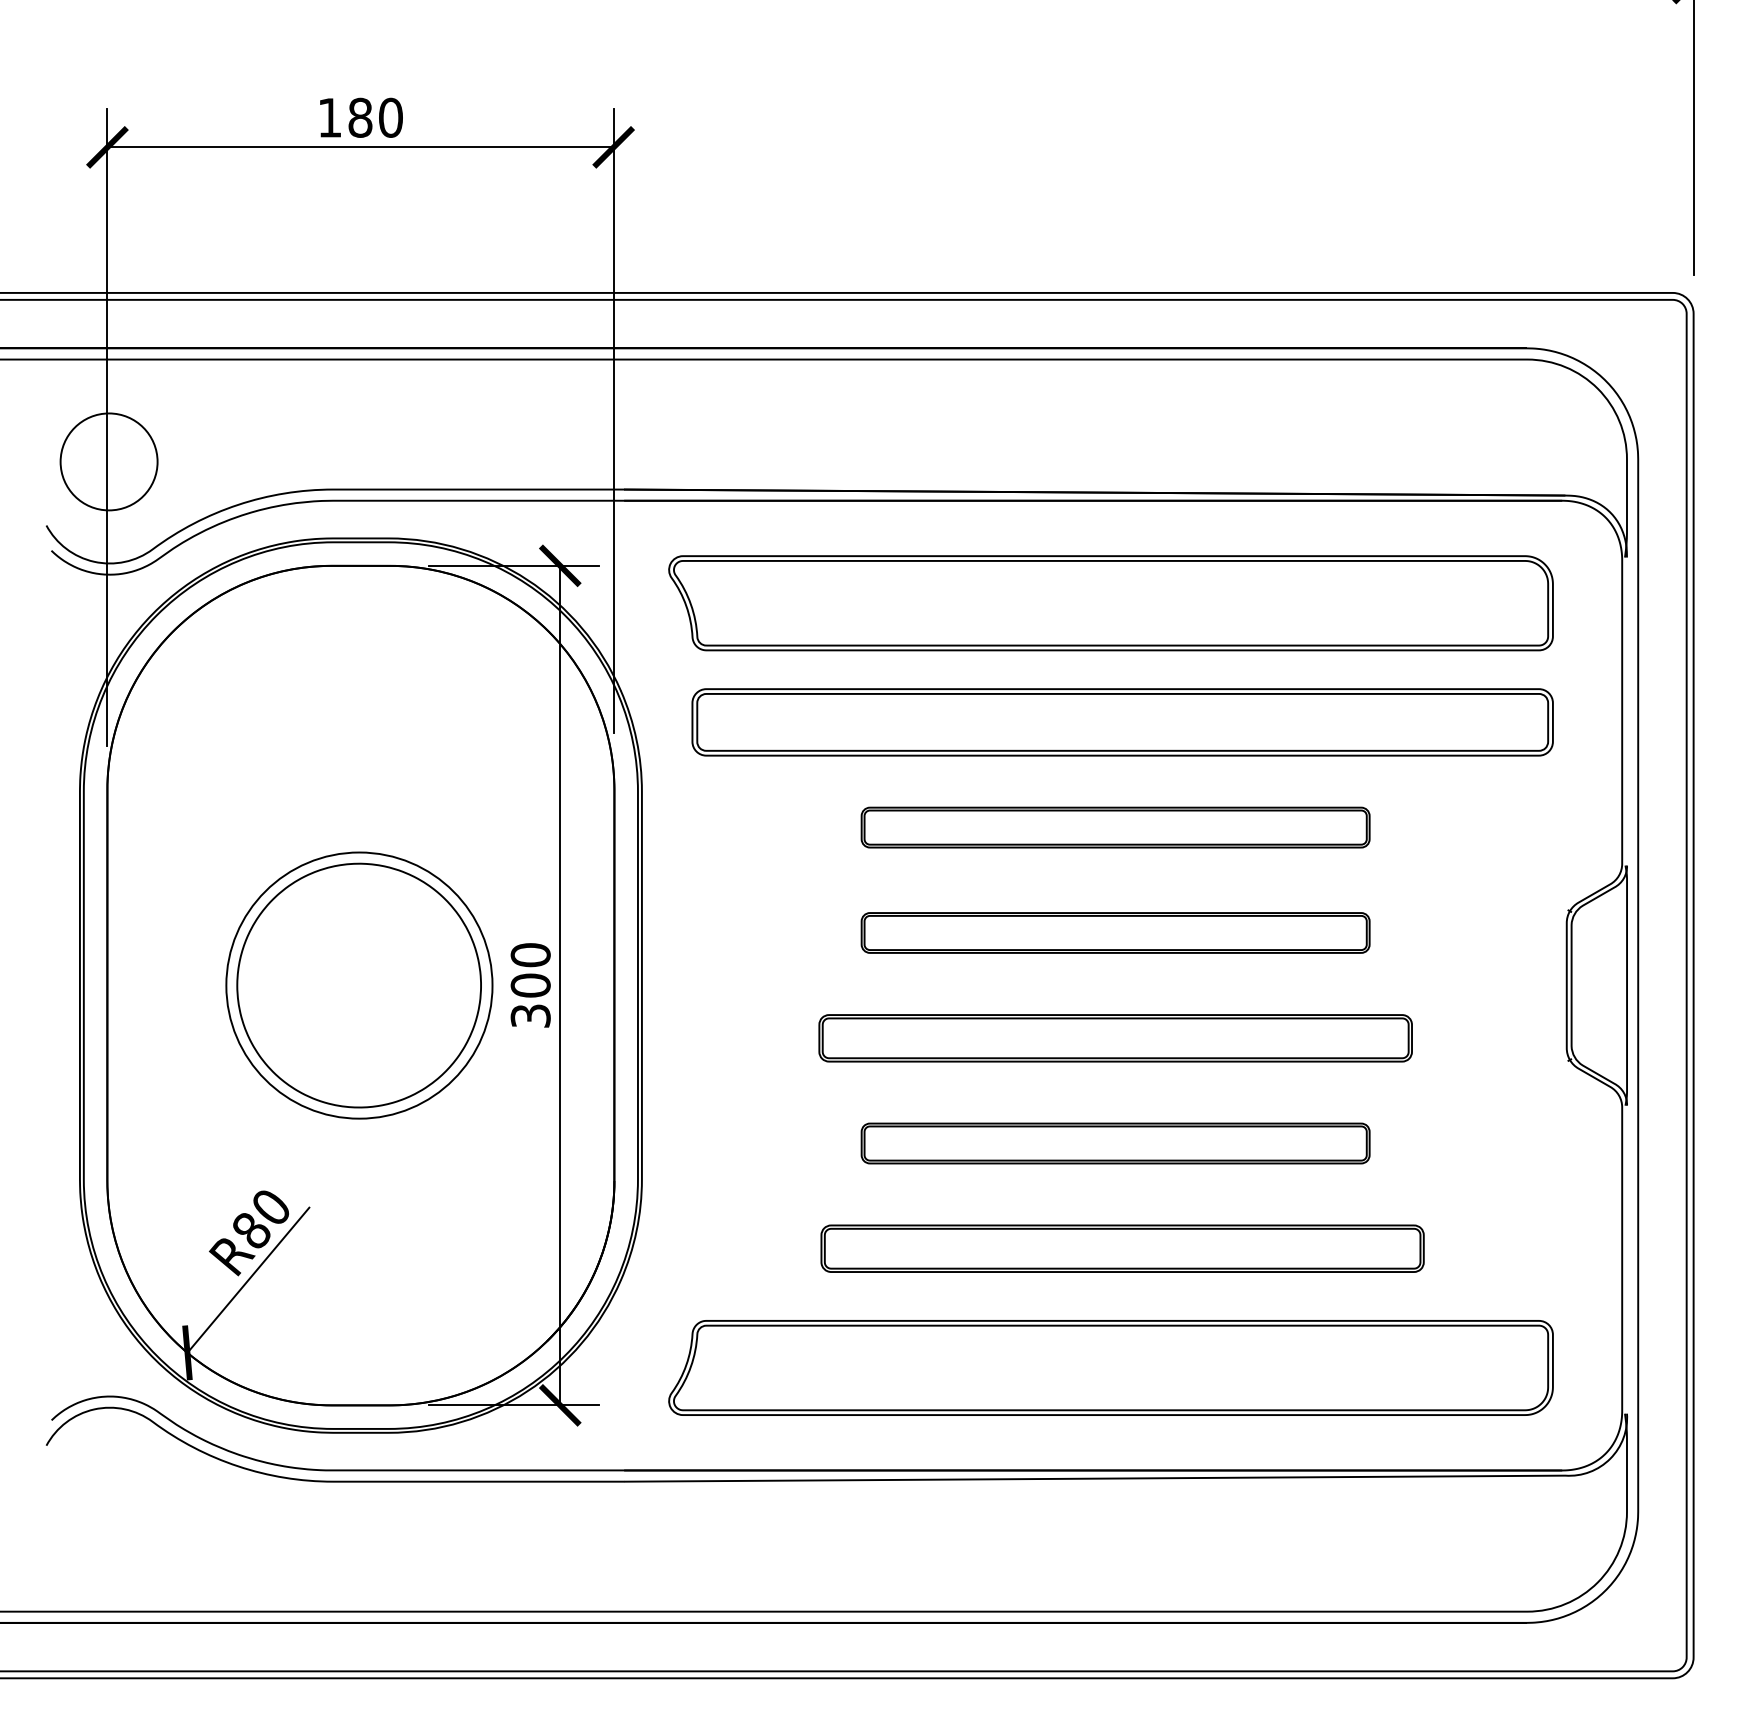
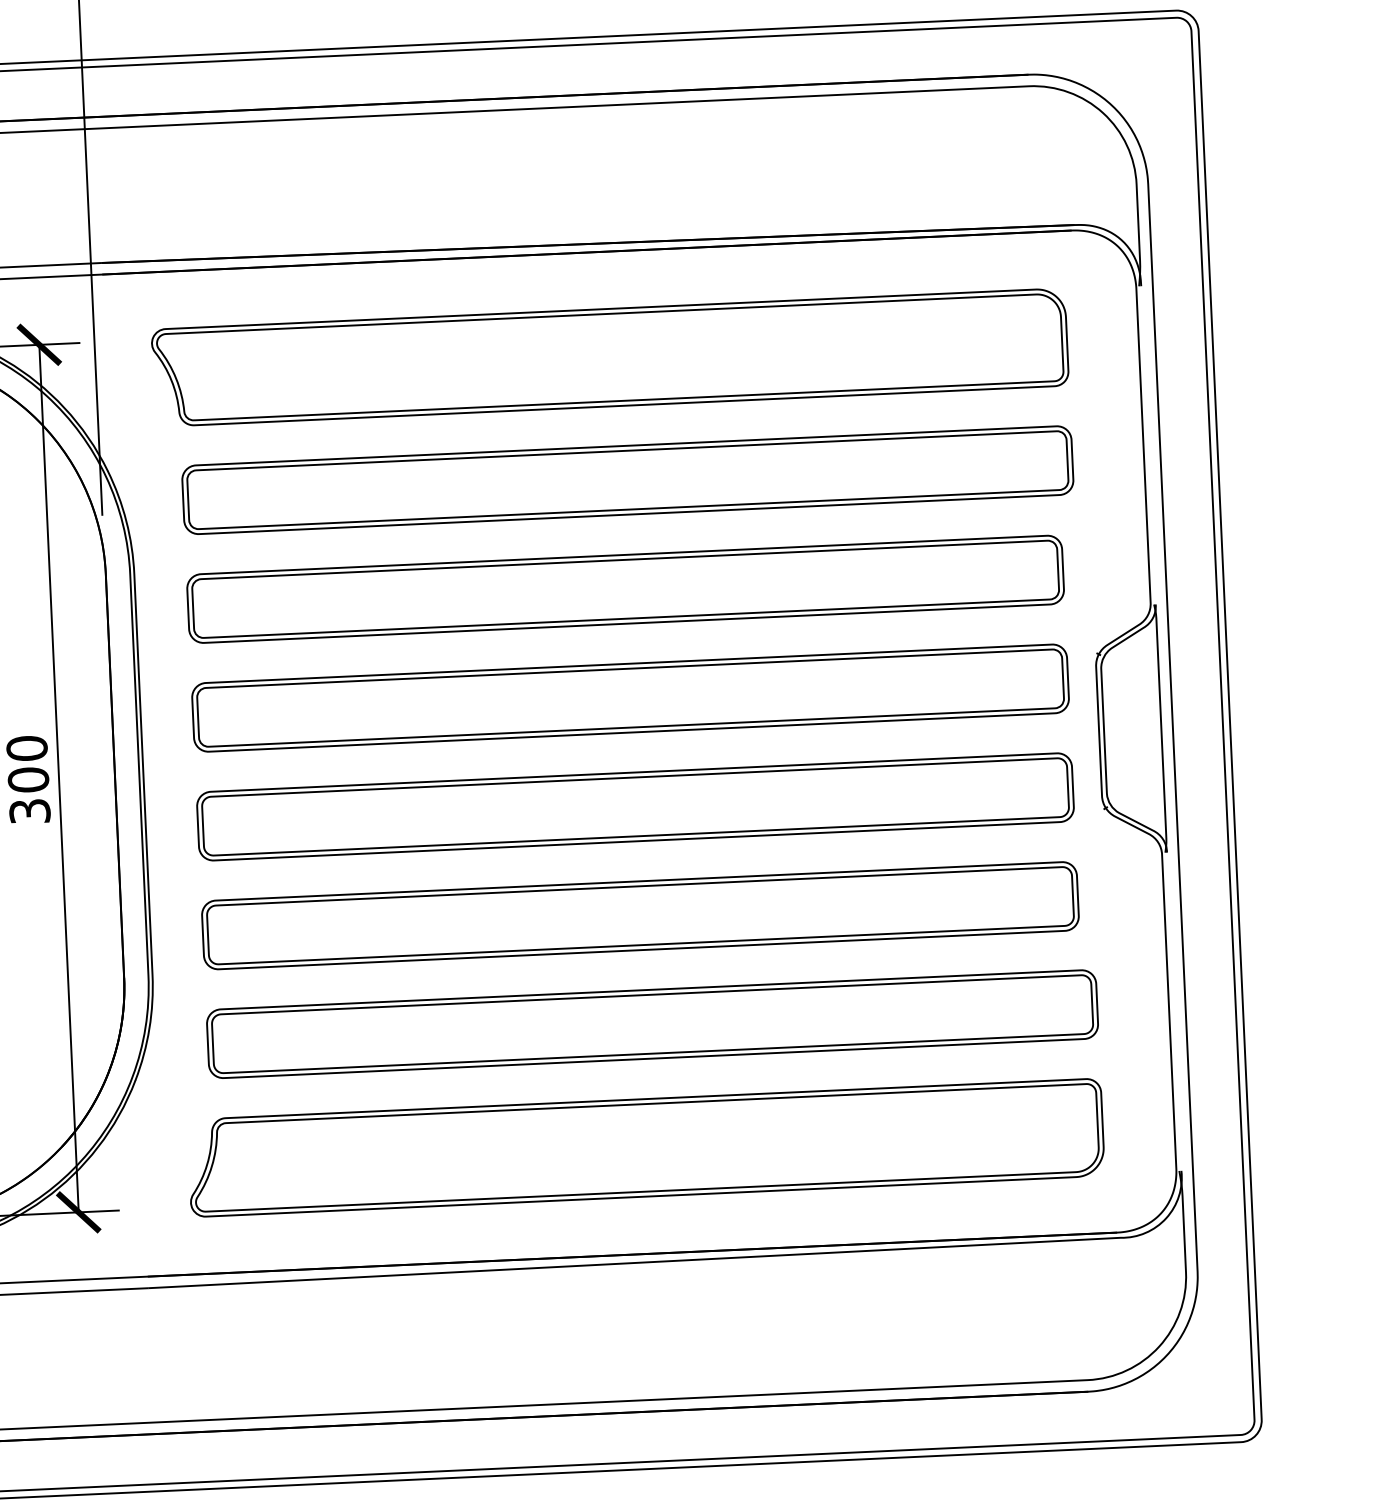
part: (1115, 827) -> (625, 589), size x1.67
part: (1115, 932) -> (630, 697), size x1.67
part: (1115, 1038) -> (635, 807), size x1.43
part: (1115, 1143) -> (640, 915), size x1.67
part: (1122, 1248) -> (652, 1023), size x1.43

